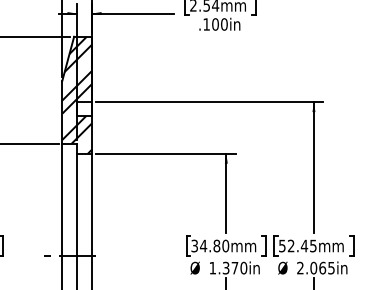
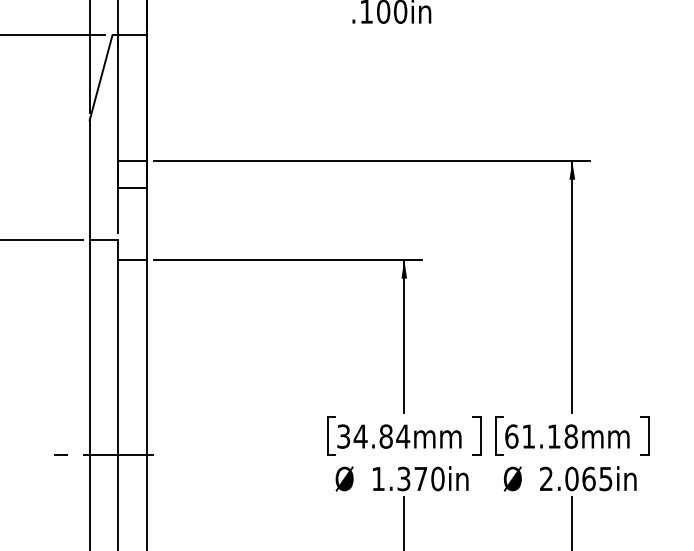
hatch: (76, 94) -> (116, 145), removed
text: (225, 245) -> (402, 435), 34.80mm -> 34.84mm
text: (297, 245) -> (540, 435), 52.45mm -> 61.18mm

